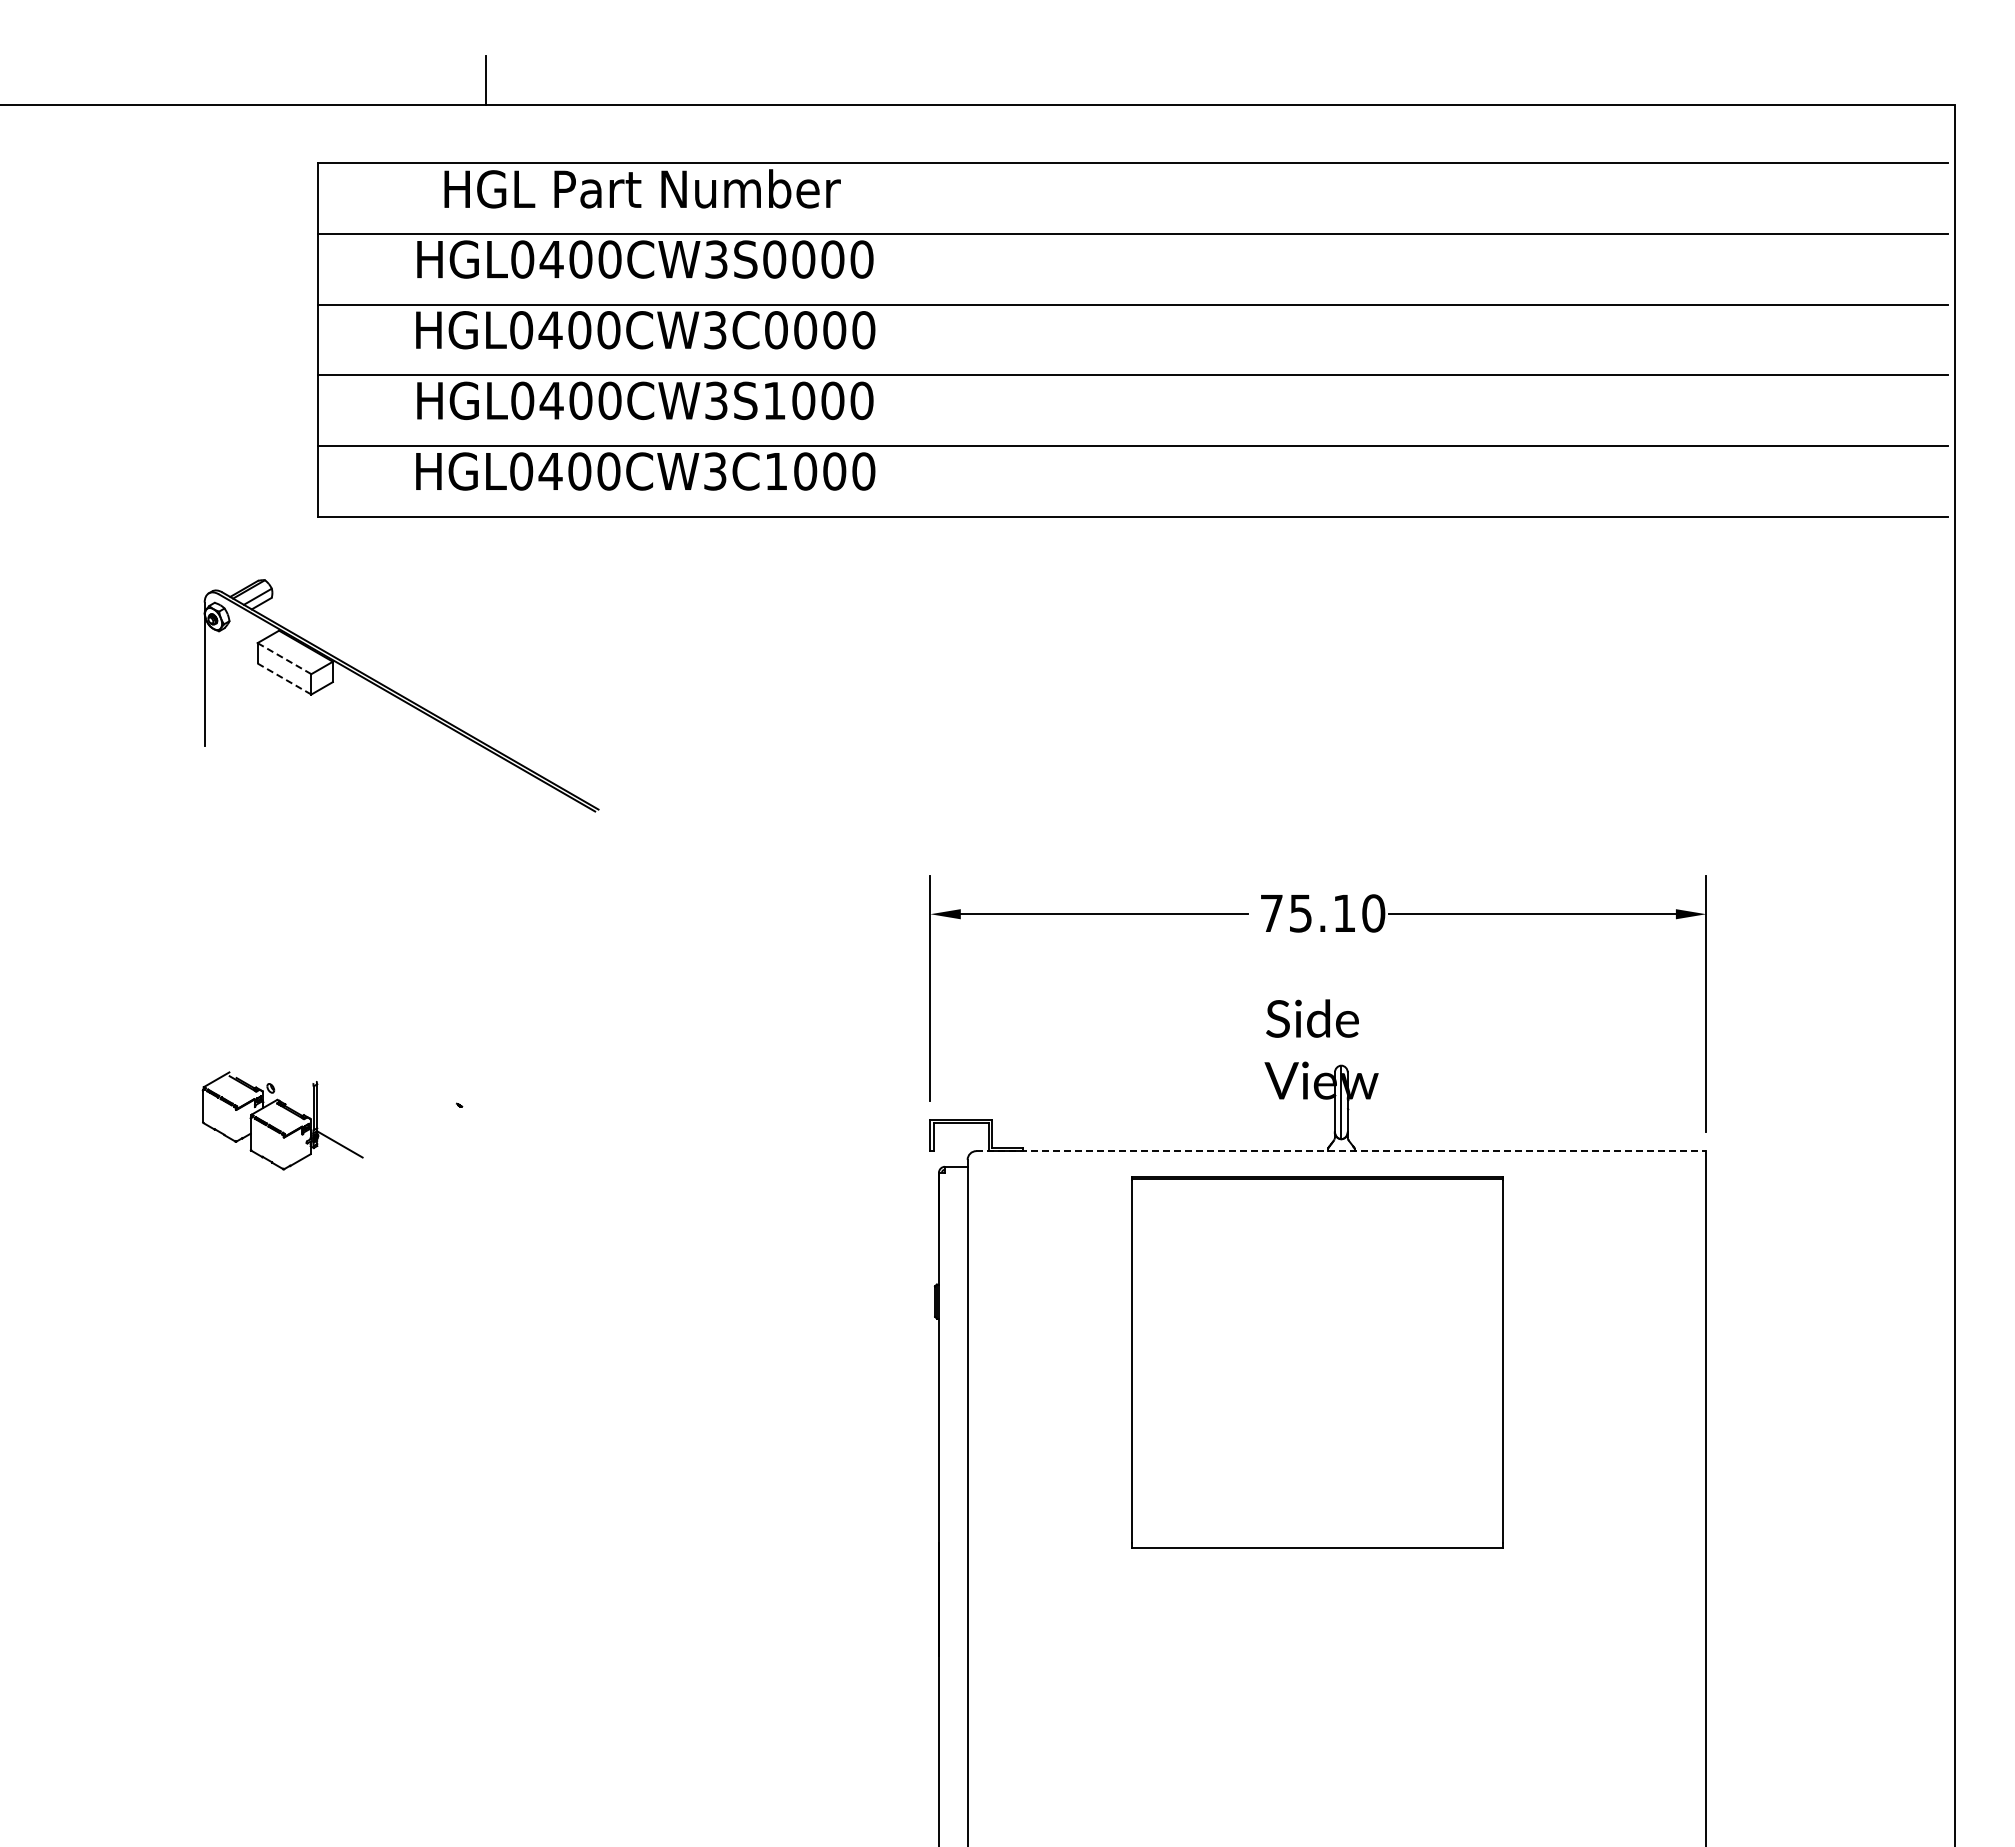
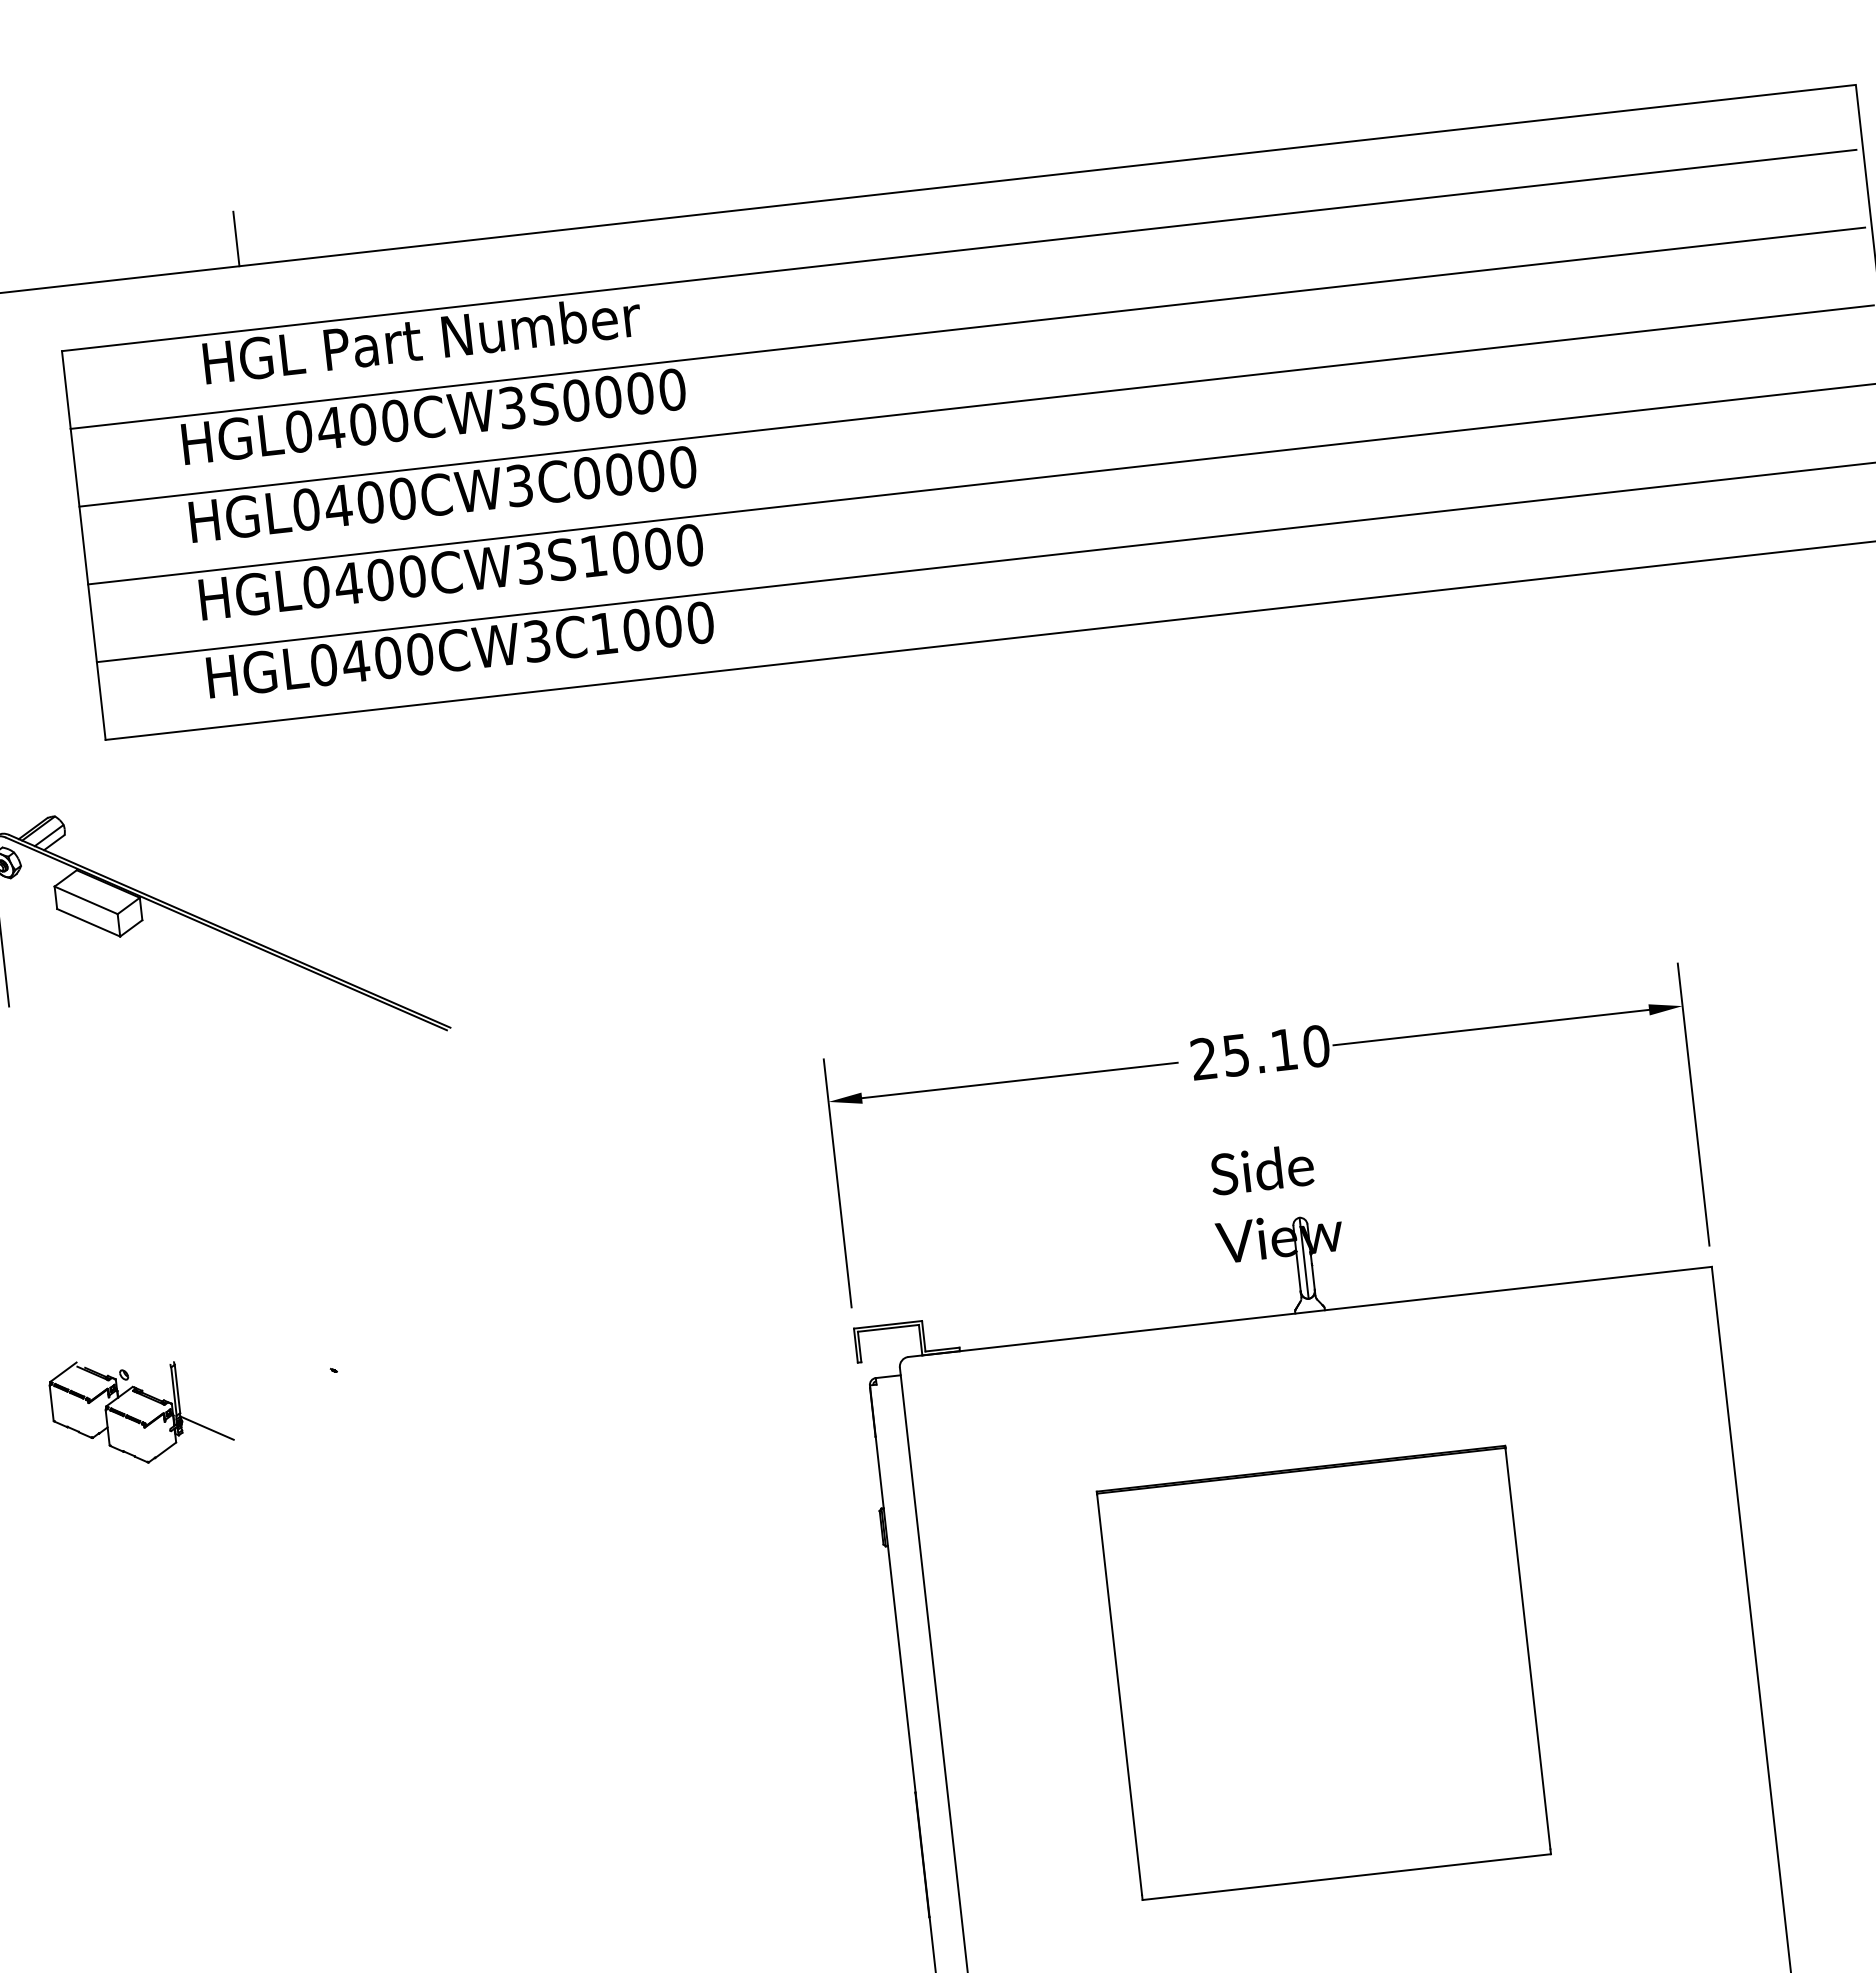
line: (284, 658) -> (86, 900), dashed -> solid
line: (284, 679) -> (88, 923), dashed -> solid
text: (1271, 912) -> (1203, 1057), 75.10 -> 25.10
line: (1341, 1151) -> (1310, 1312), dashed -> solid
part: (1317, 1362) -> (1324, 1672), moved

